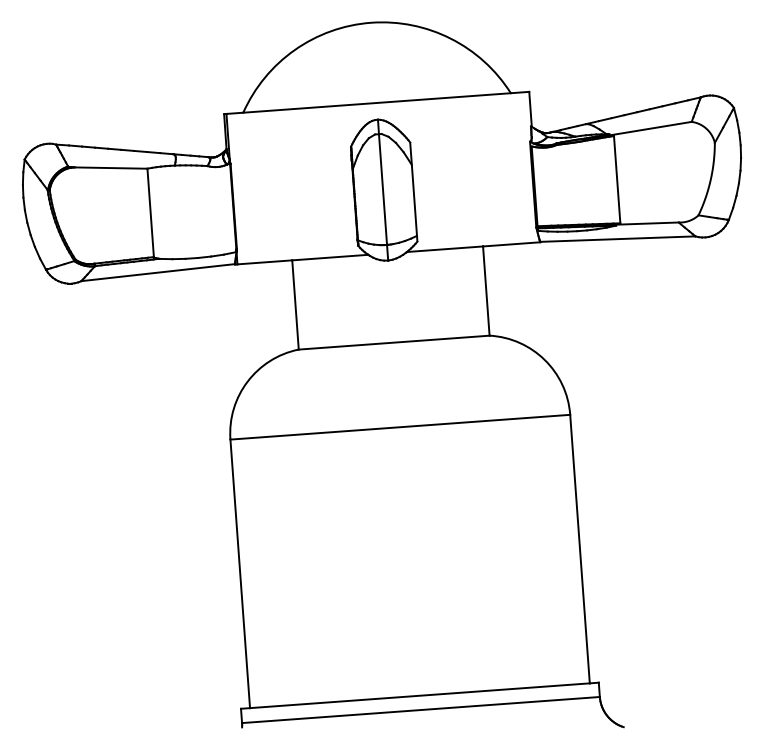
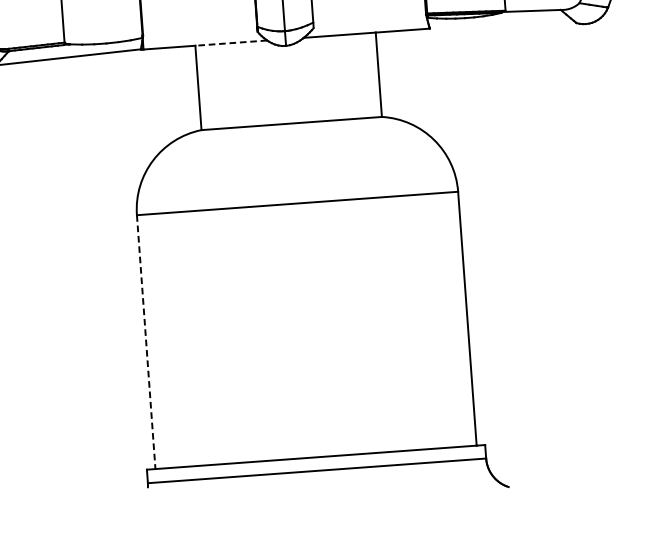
line: (617, 238) -> (502, 25), removed
line: (329, 257) -> (230, 43), solid -> dashed
line: (240, 573) -> (146, 341), solid -> dashed

